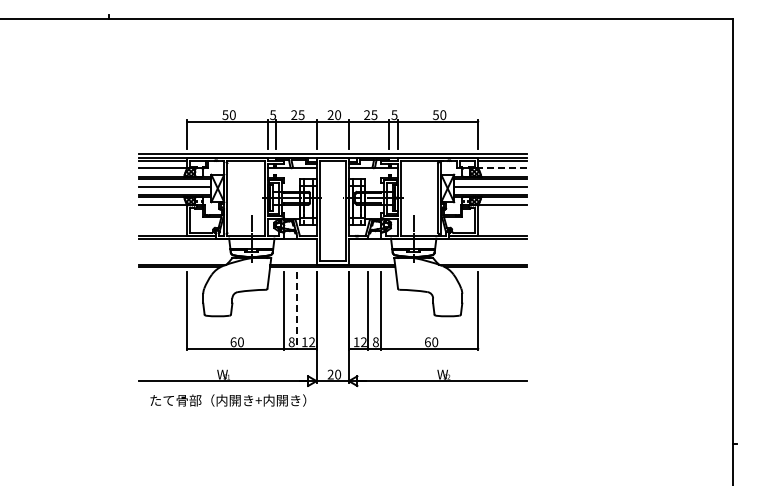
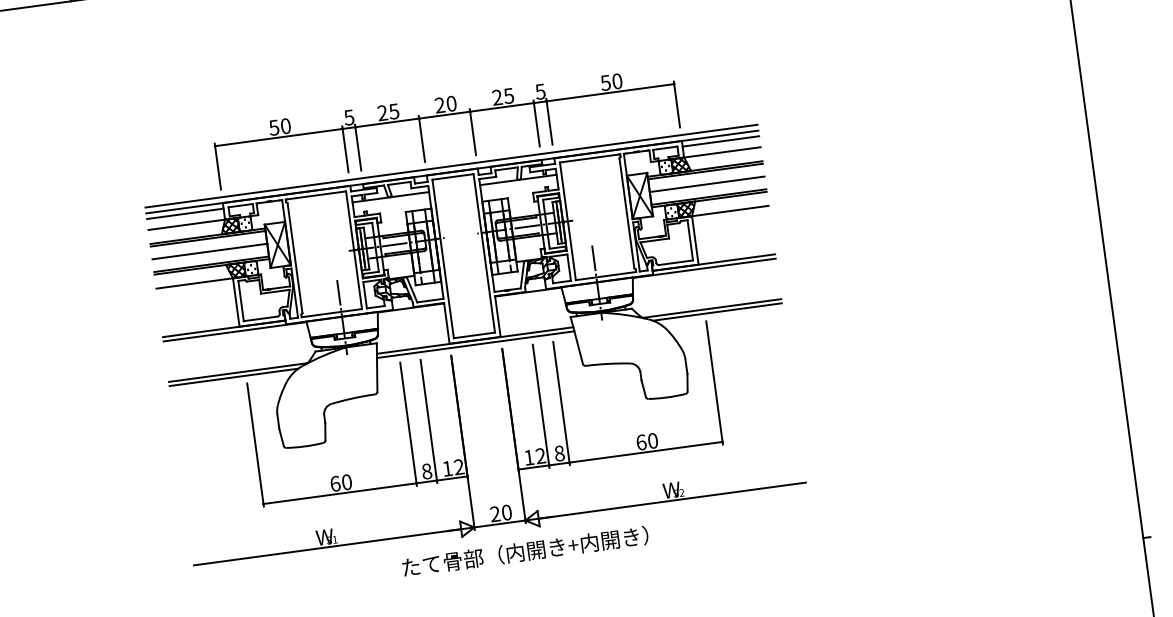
line: (502, 168) -> (722, 152), dashed -> solid
line: (297, 311) -> (429, 421), dashed -> solid
text: (228, 400) -> (525, 551), moved

